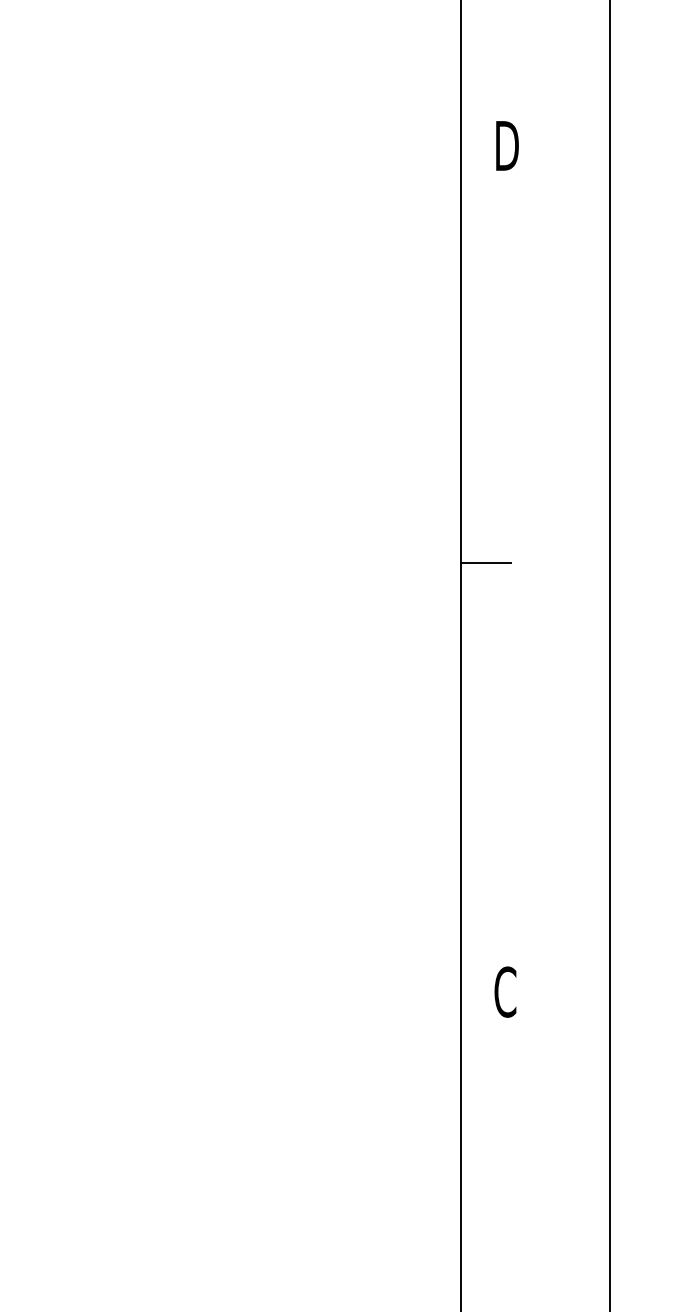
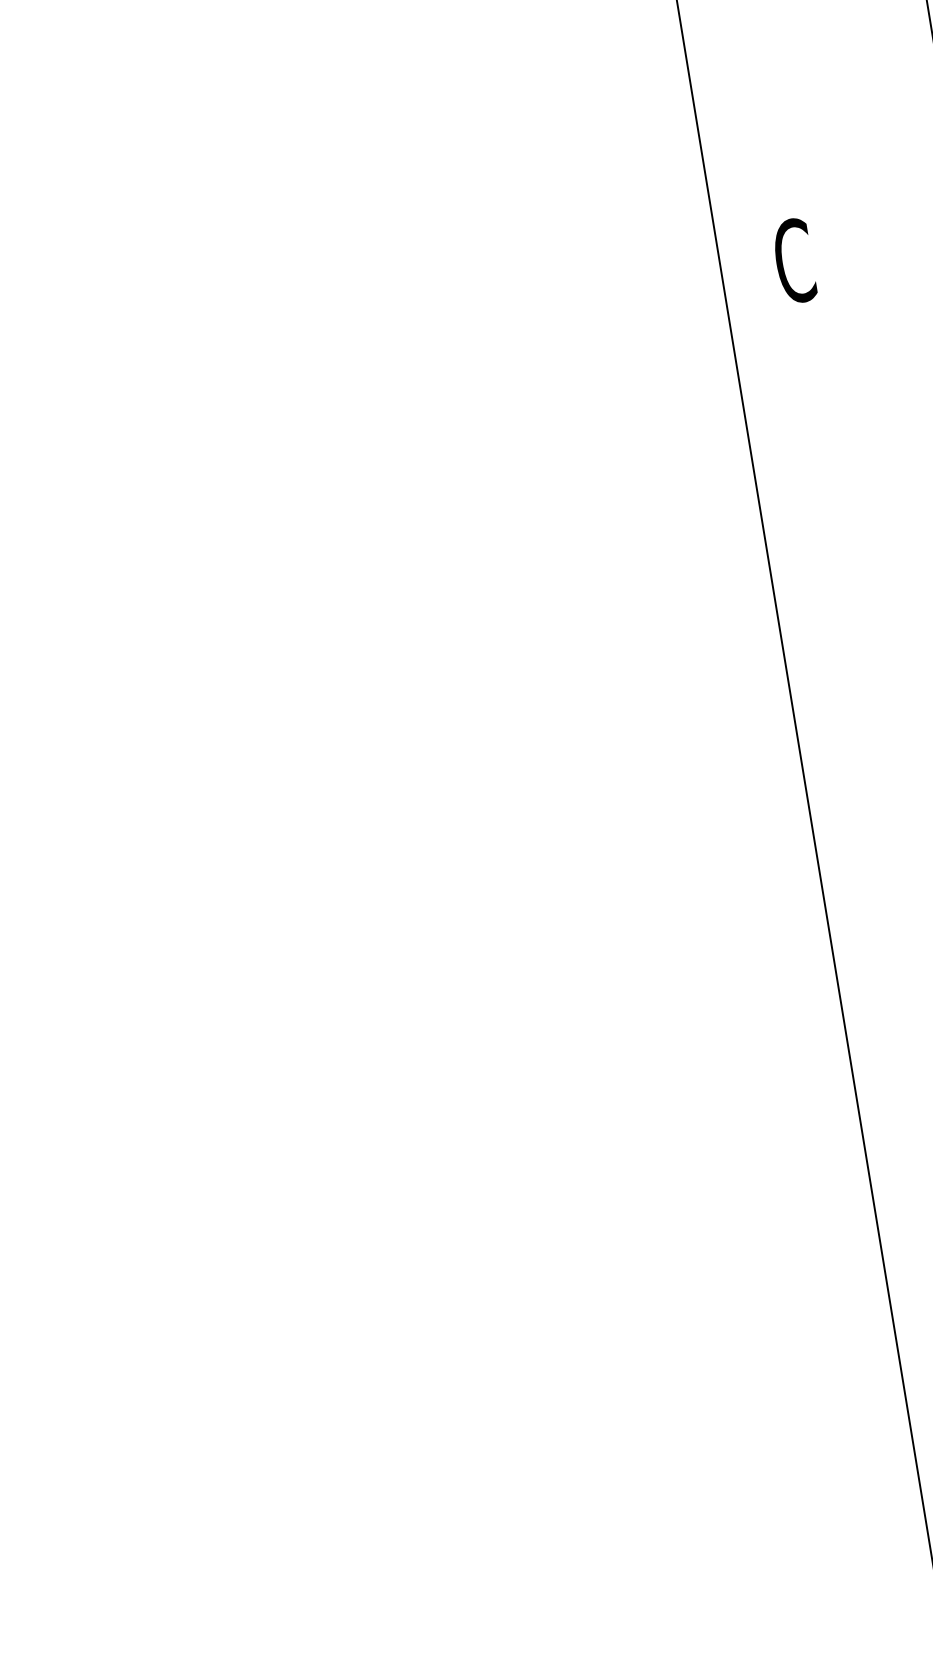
text: (506, 145) -> (795, 260), D -> C
line: (485, 563) -> (873, 948), removed

